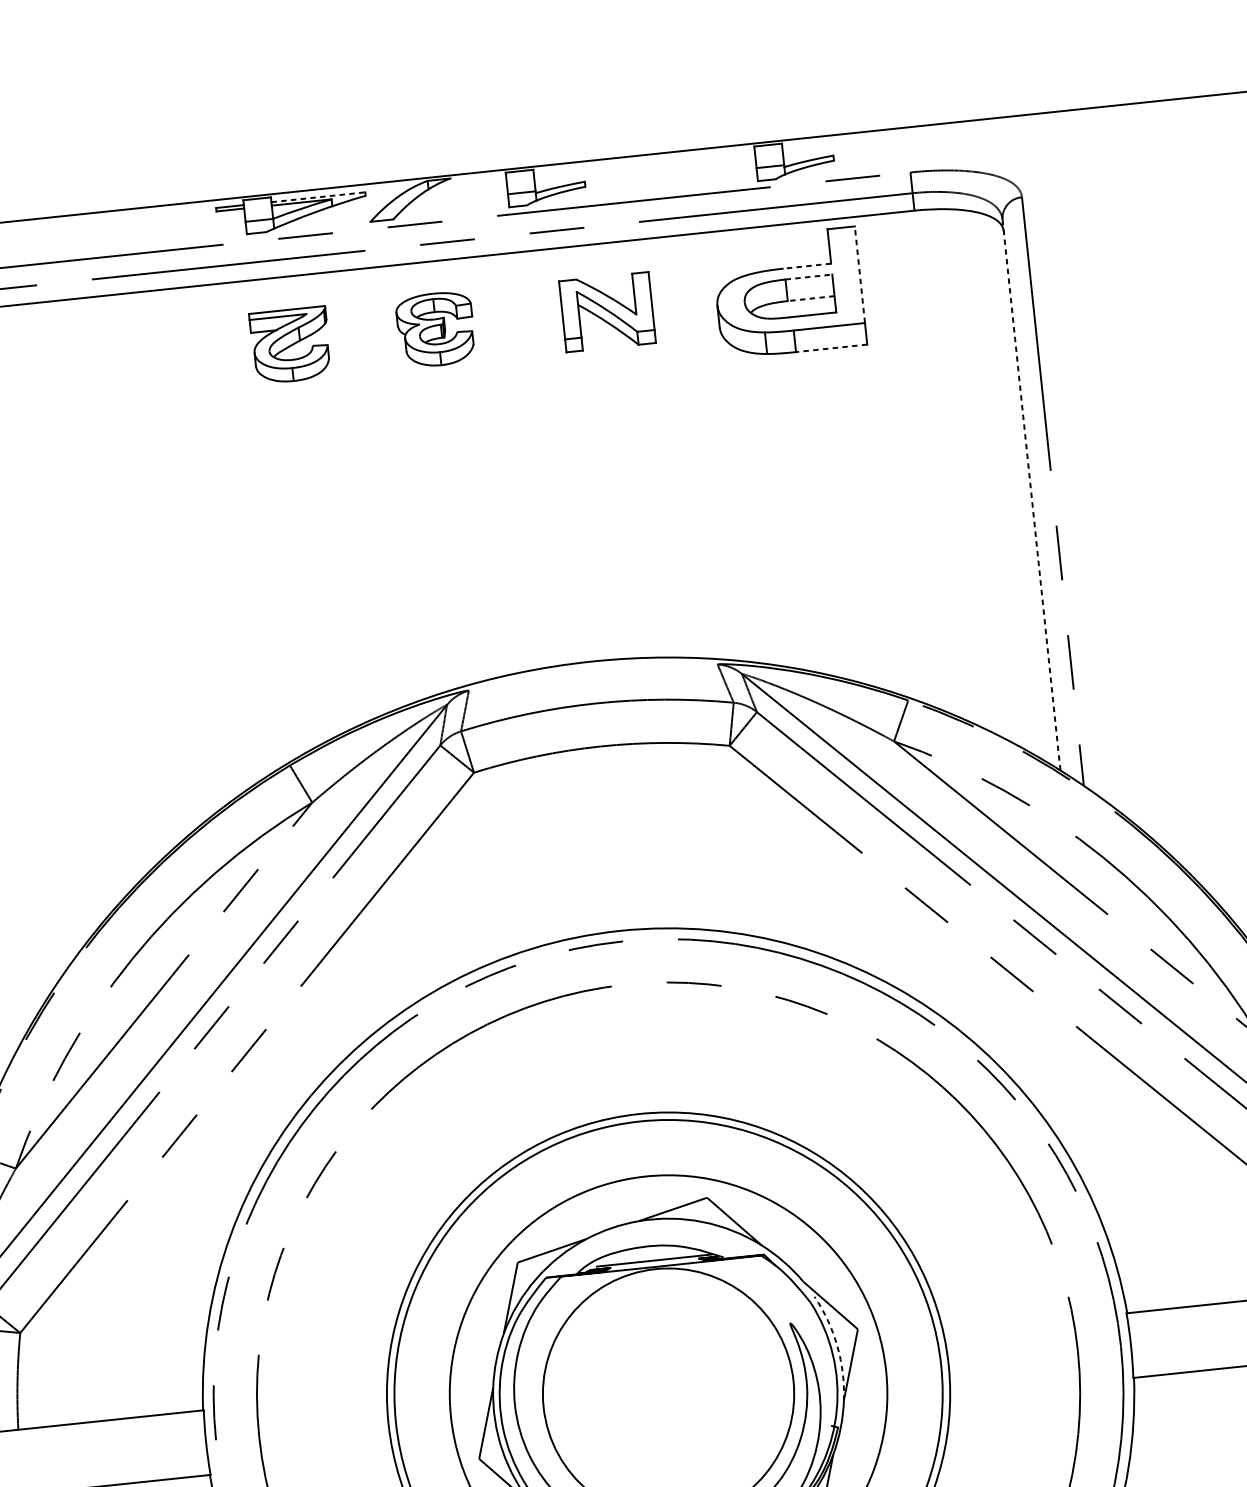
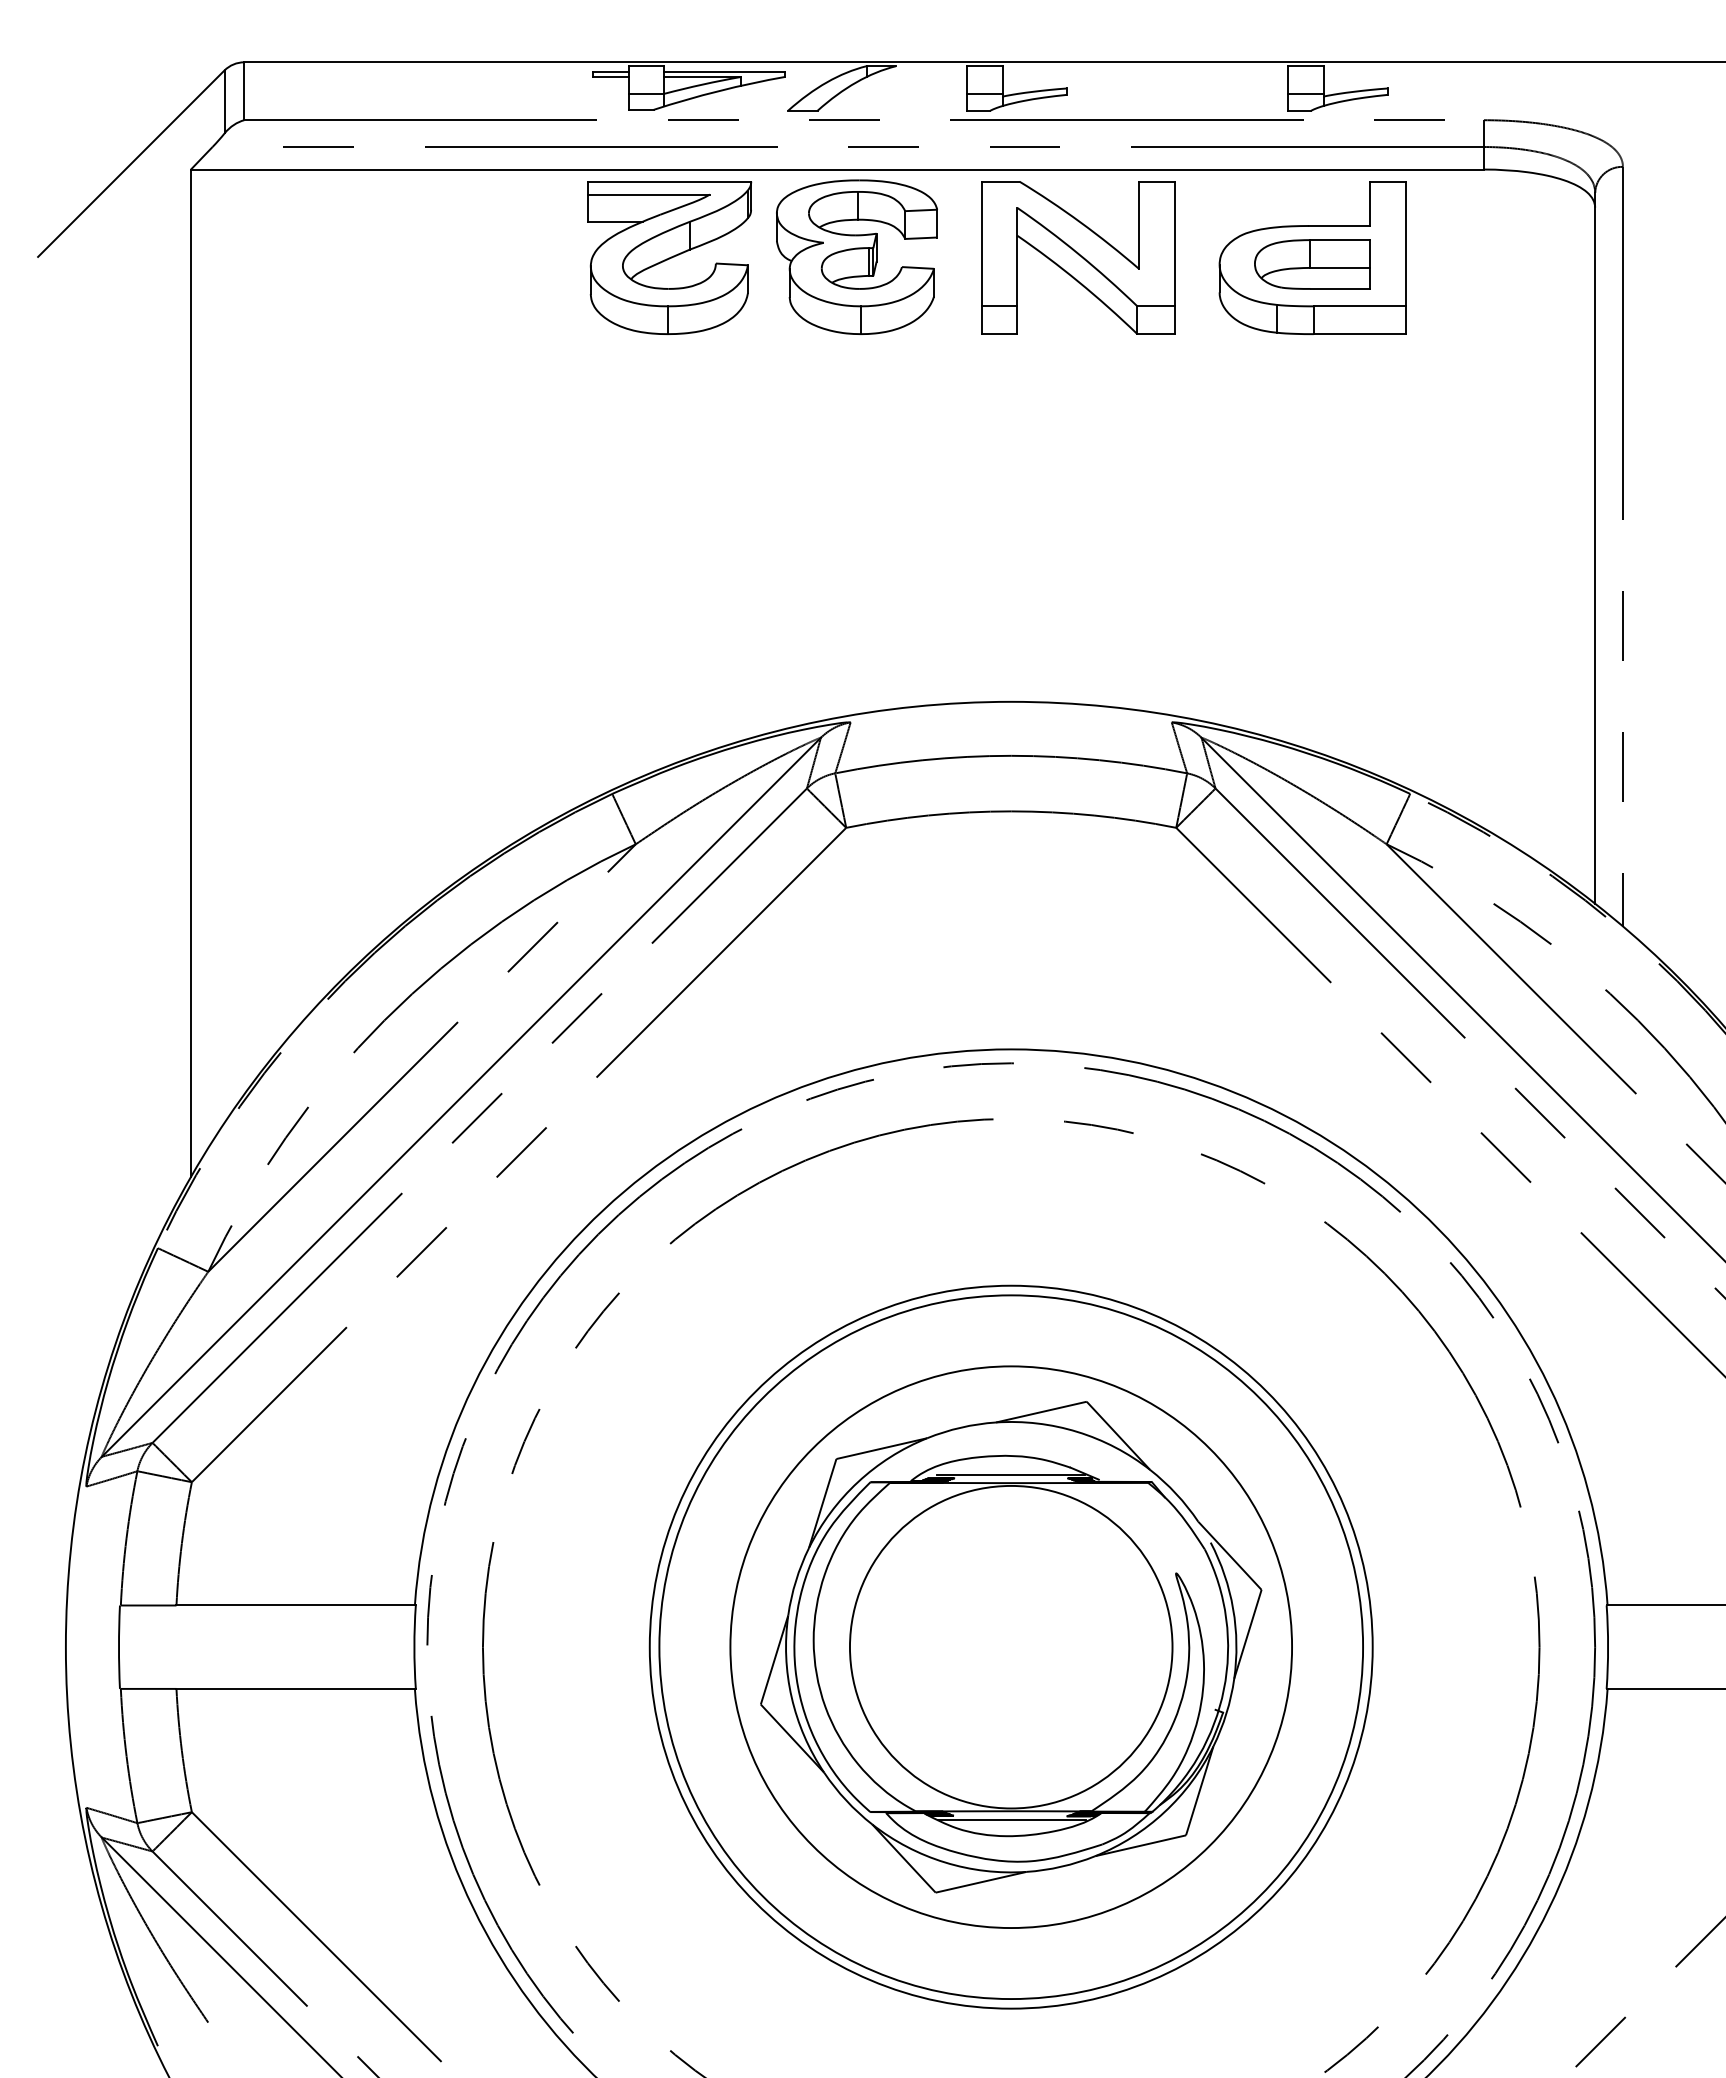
line: (318, 197) -> (724, 72), dashed -> solid
line: (807, 265) -> (1339, 225), dashed -> solid
line: (859, 274) -> (1405, 243), dashed -> solid
line: (809, 277) -> (1340, 240), dashed -> solid
line: (810, 298) -> (1339, 267), dashed -> solid
part: (607, 311) -> (1078, 257), size x1.67
part: (435, 329) -> (856, 256), size x1.67
part: (290, 345) -> (669, 257), size x1.67
line: (831, 348) -> (1359, 334), dashed -> solid
line: (1031, 494) -> (1595, 547), dashed -> solid
arc: (837, 1346) -> (1233, 1608), dashed -> solid

